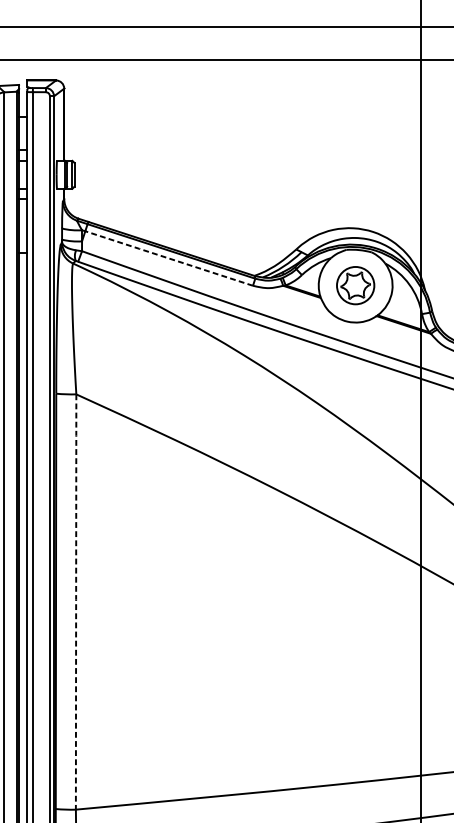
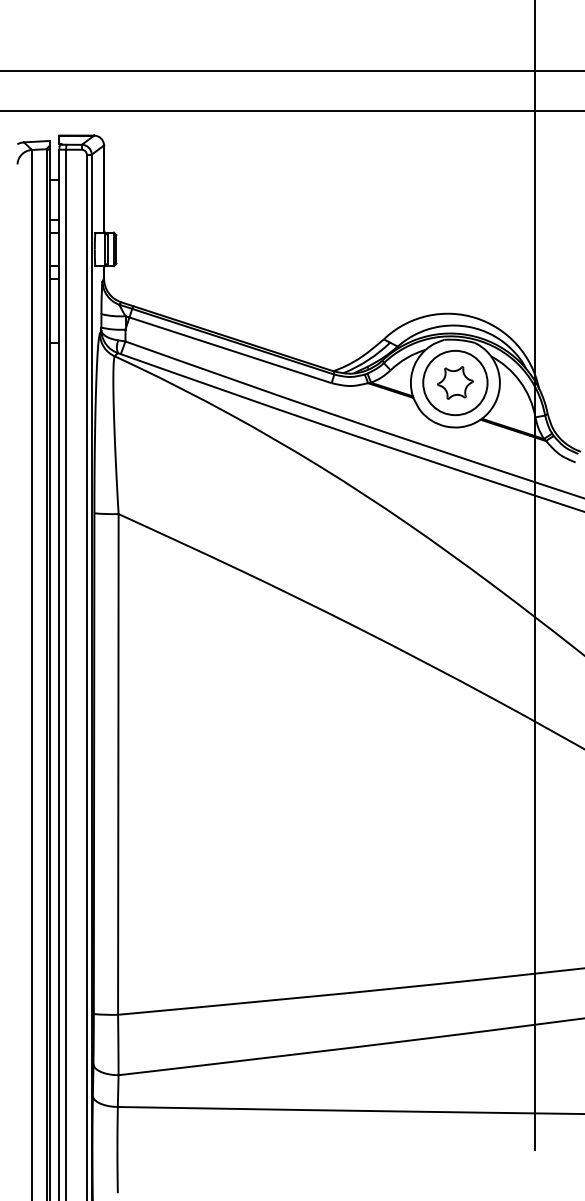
line: (168, 257) -> (229, 349), dashed -> solid
circle: (355, 285) -> (455, 382), size x1.43
line: (76, 601) -> (118, 763), dashed -> solid

